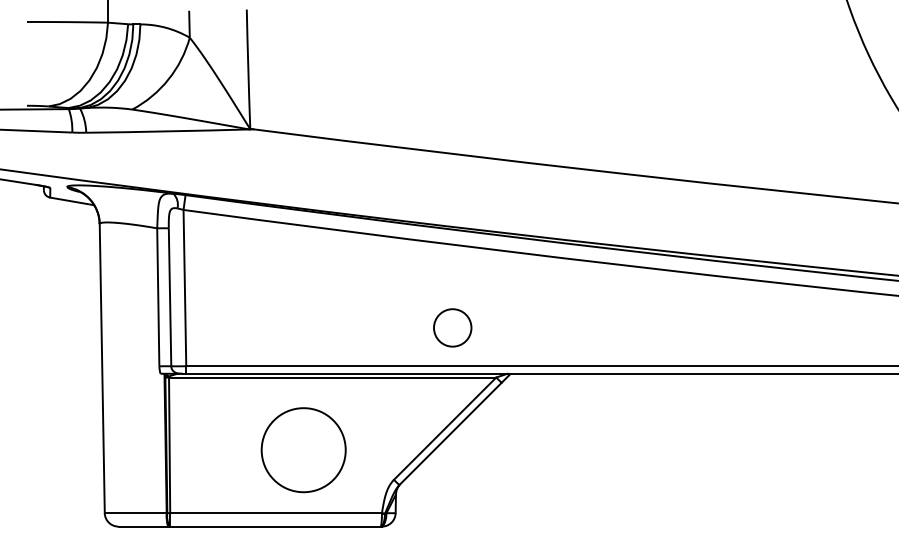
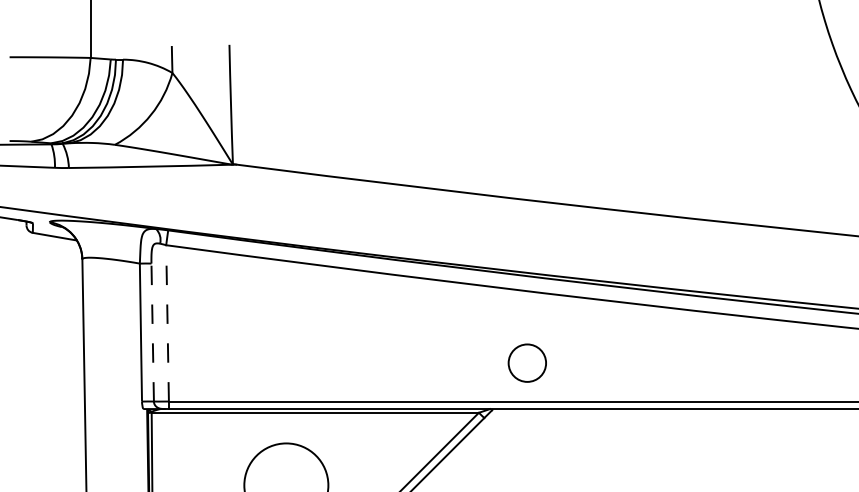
line: (184, 287) -> (167, 322), solid -> dashed
line: (170, 297) -> (153, 332), solid -> dashed
circle: (452, 327) -> (527, 362), moved

